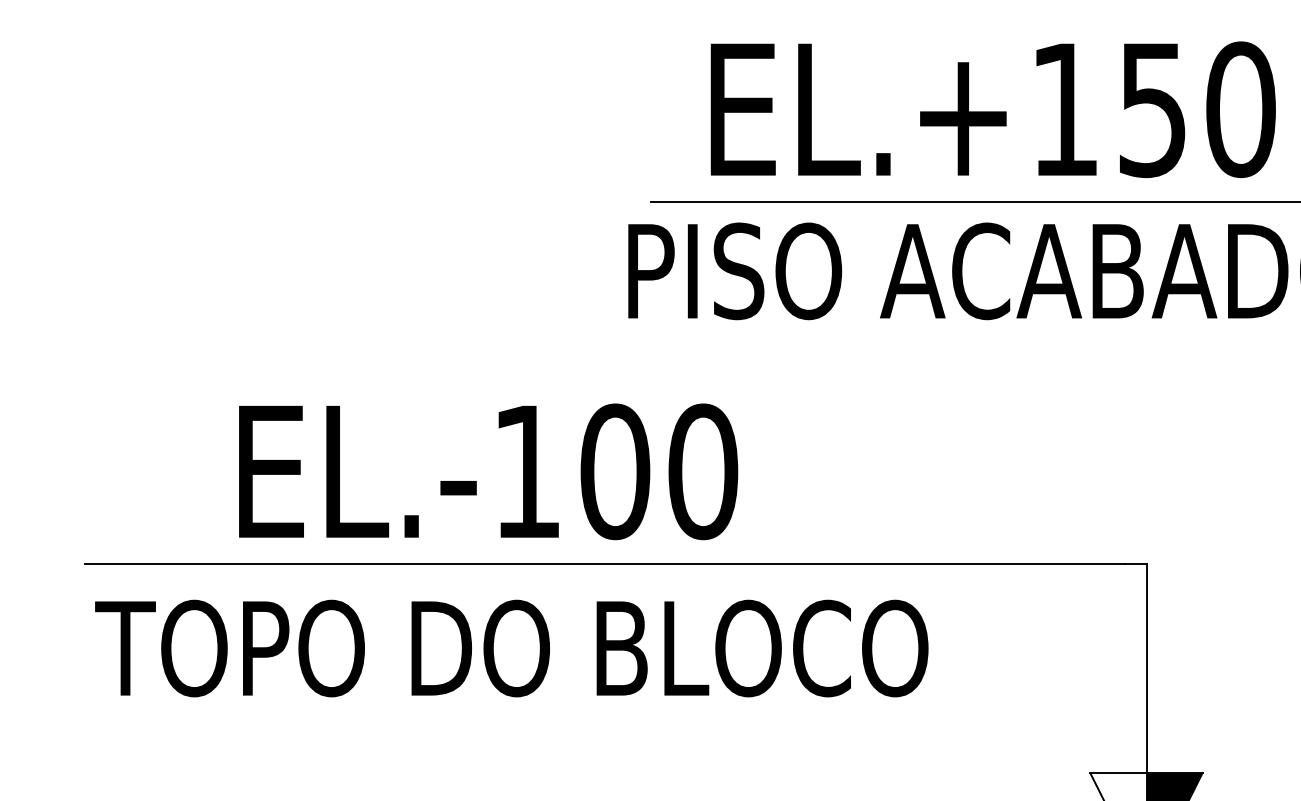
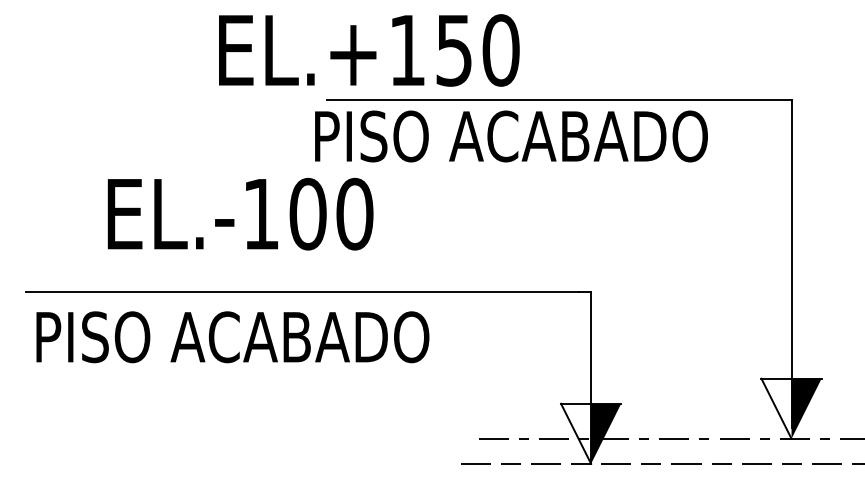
text: (993, 109) -> (369, 50), moved
text: (488, 470) -> (240, 213), moved
text: (510, 648) -> (252, 337), TOPO DO BLOCO -> PISO ACABADO

